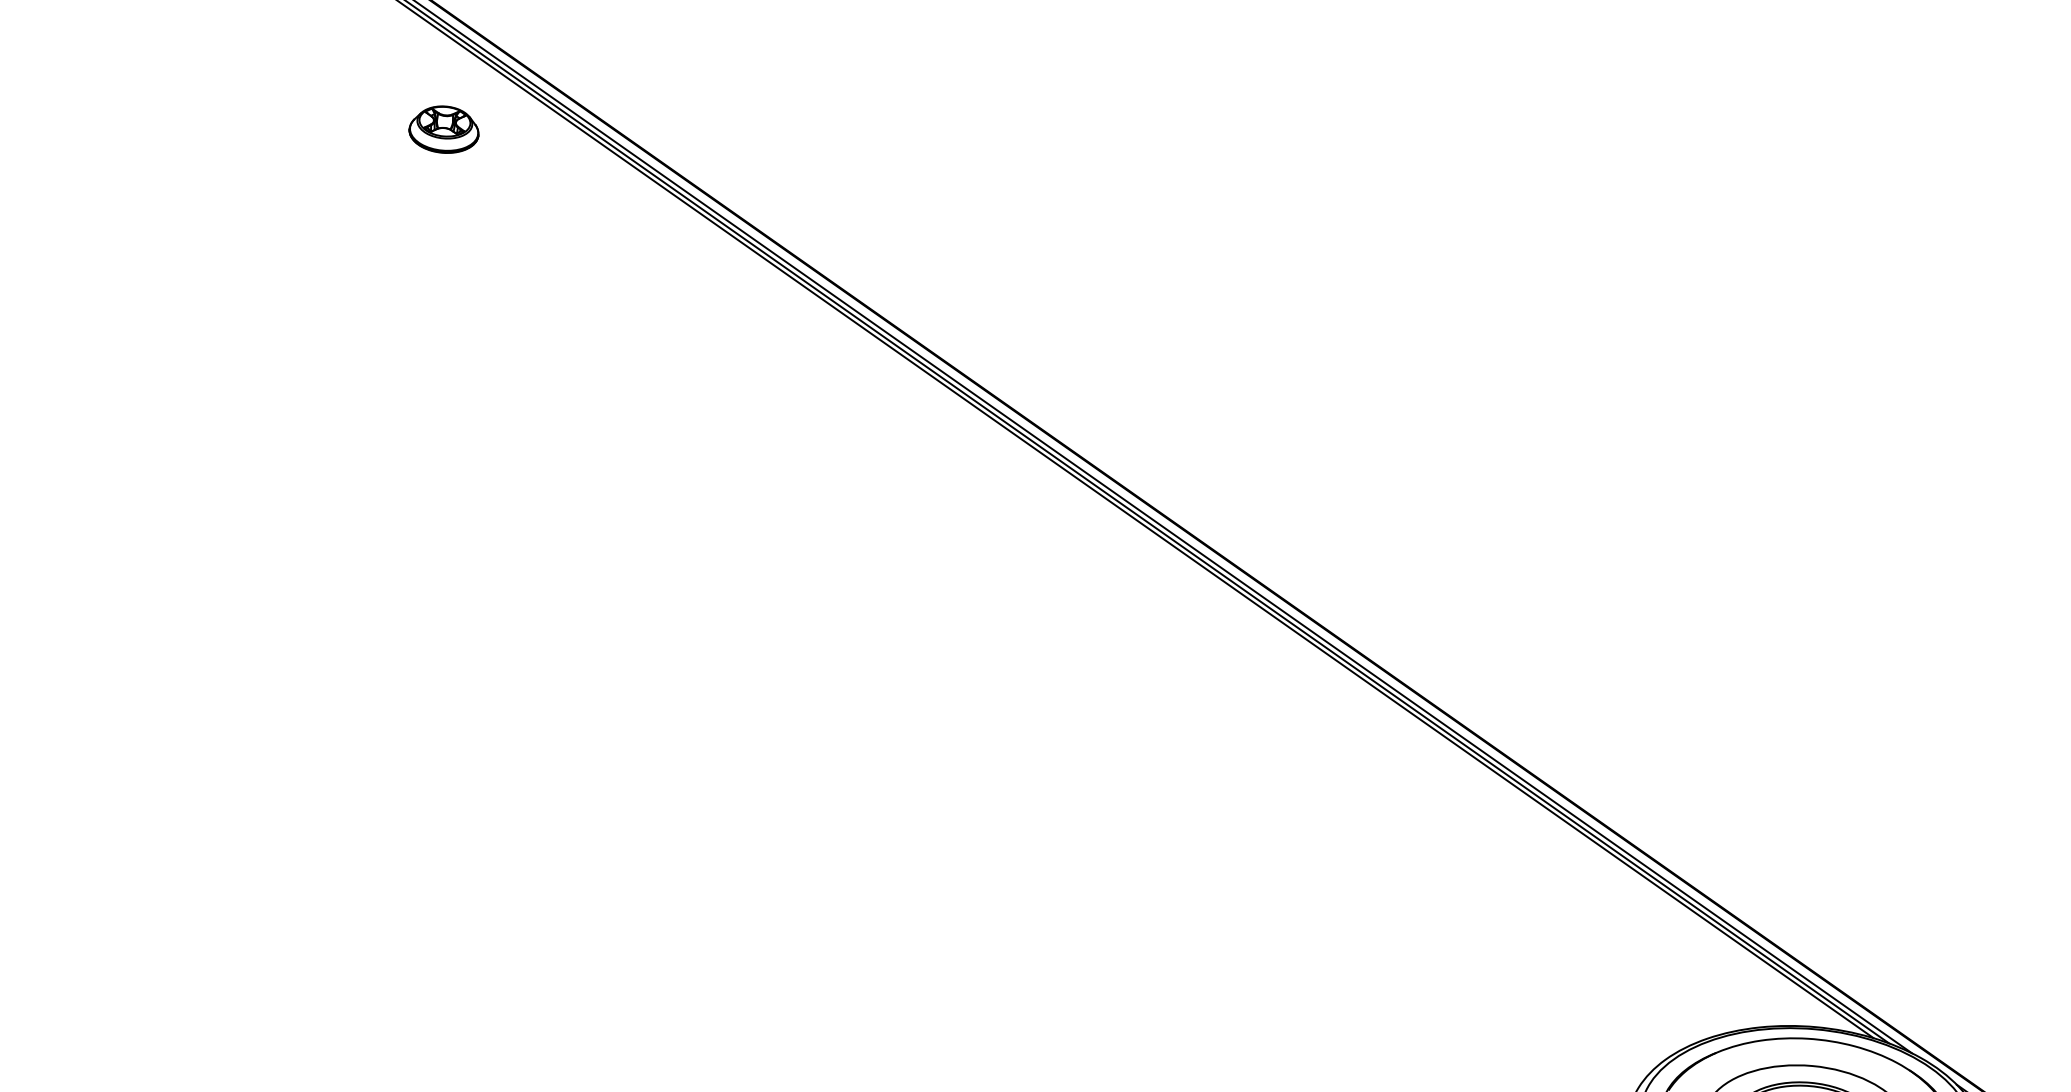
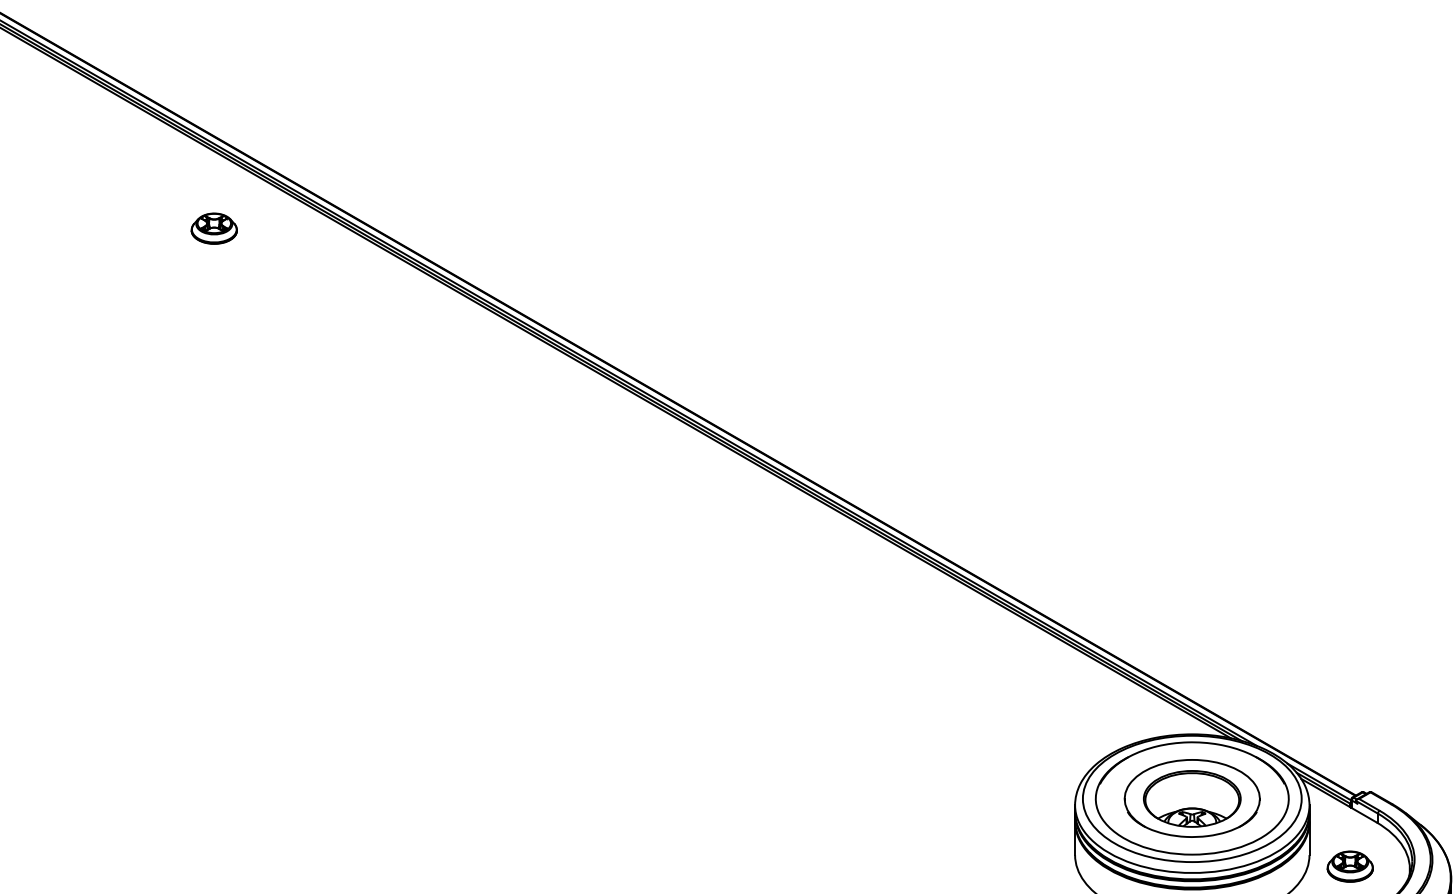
part: (443, 129) -> (213, 228), moved

